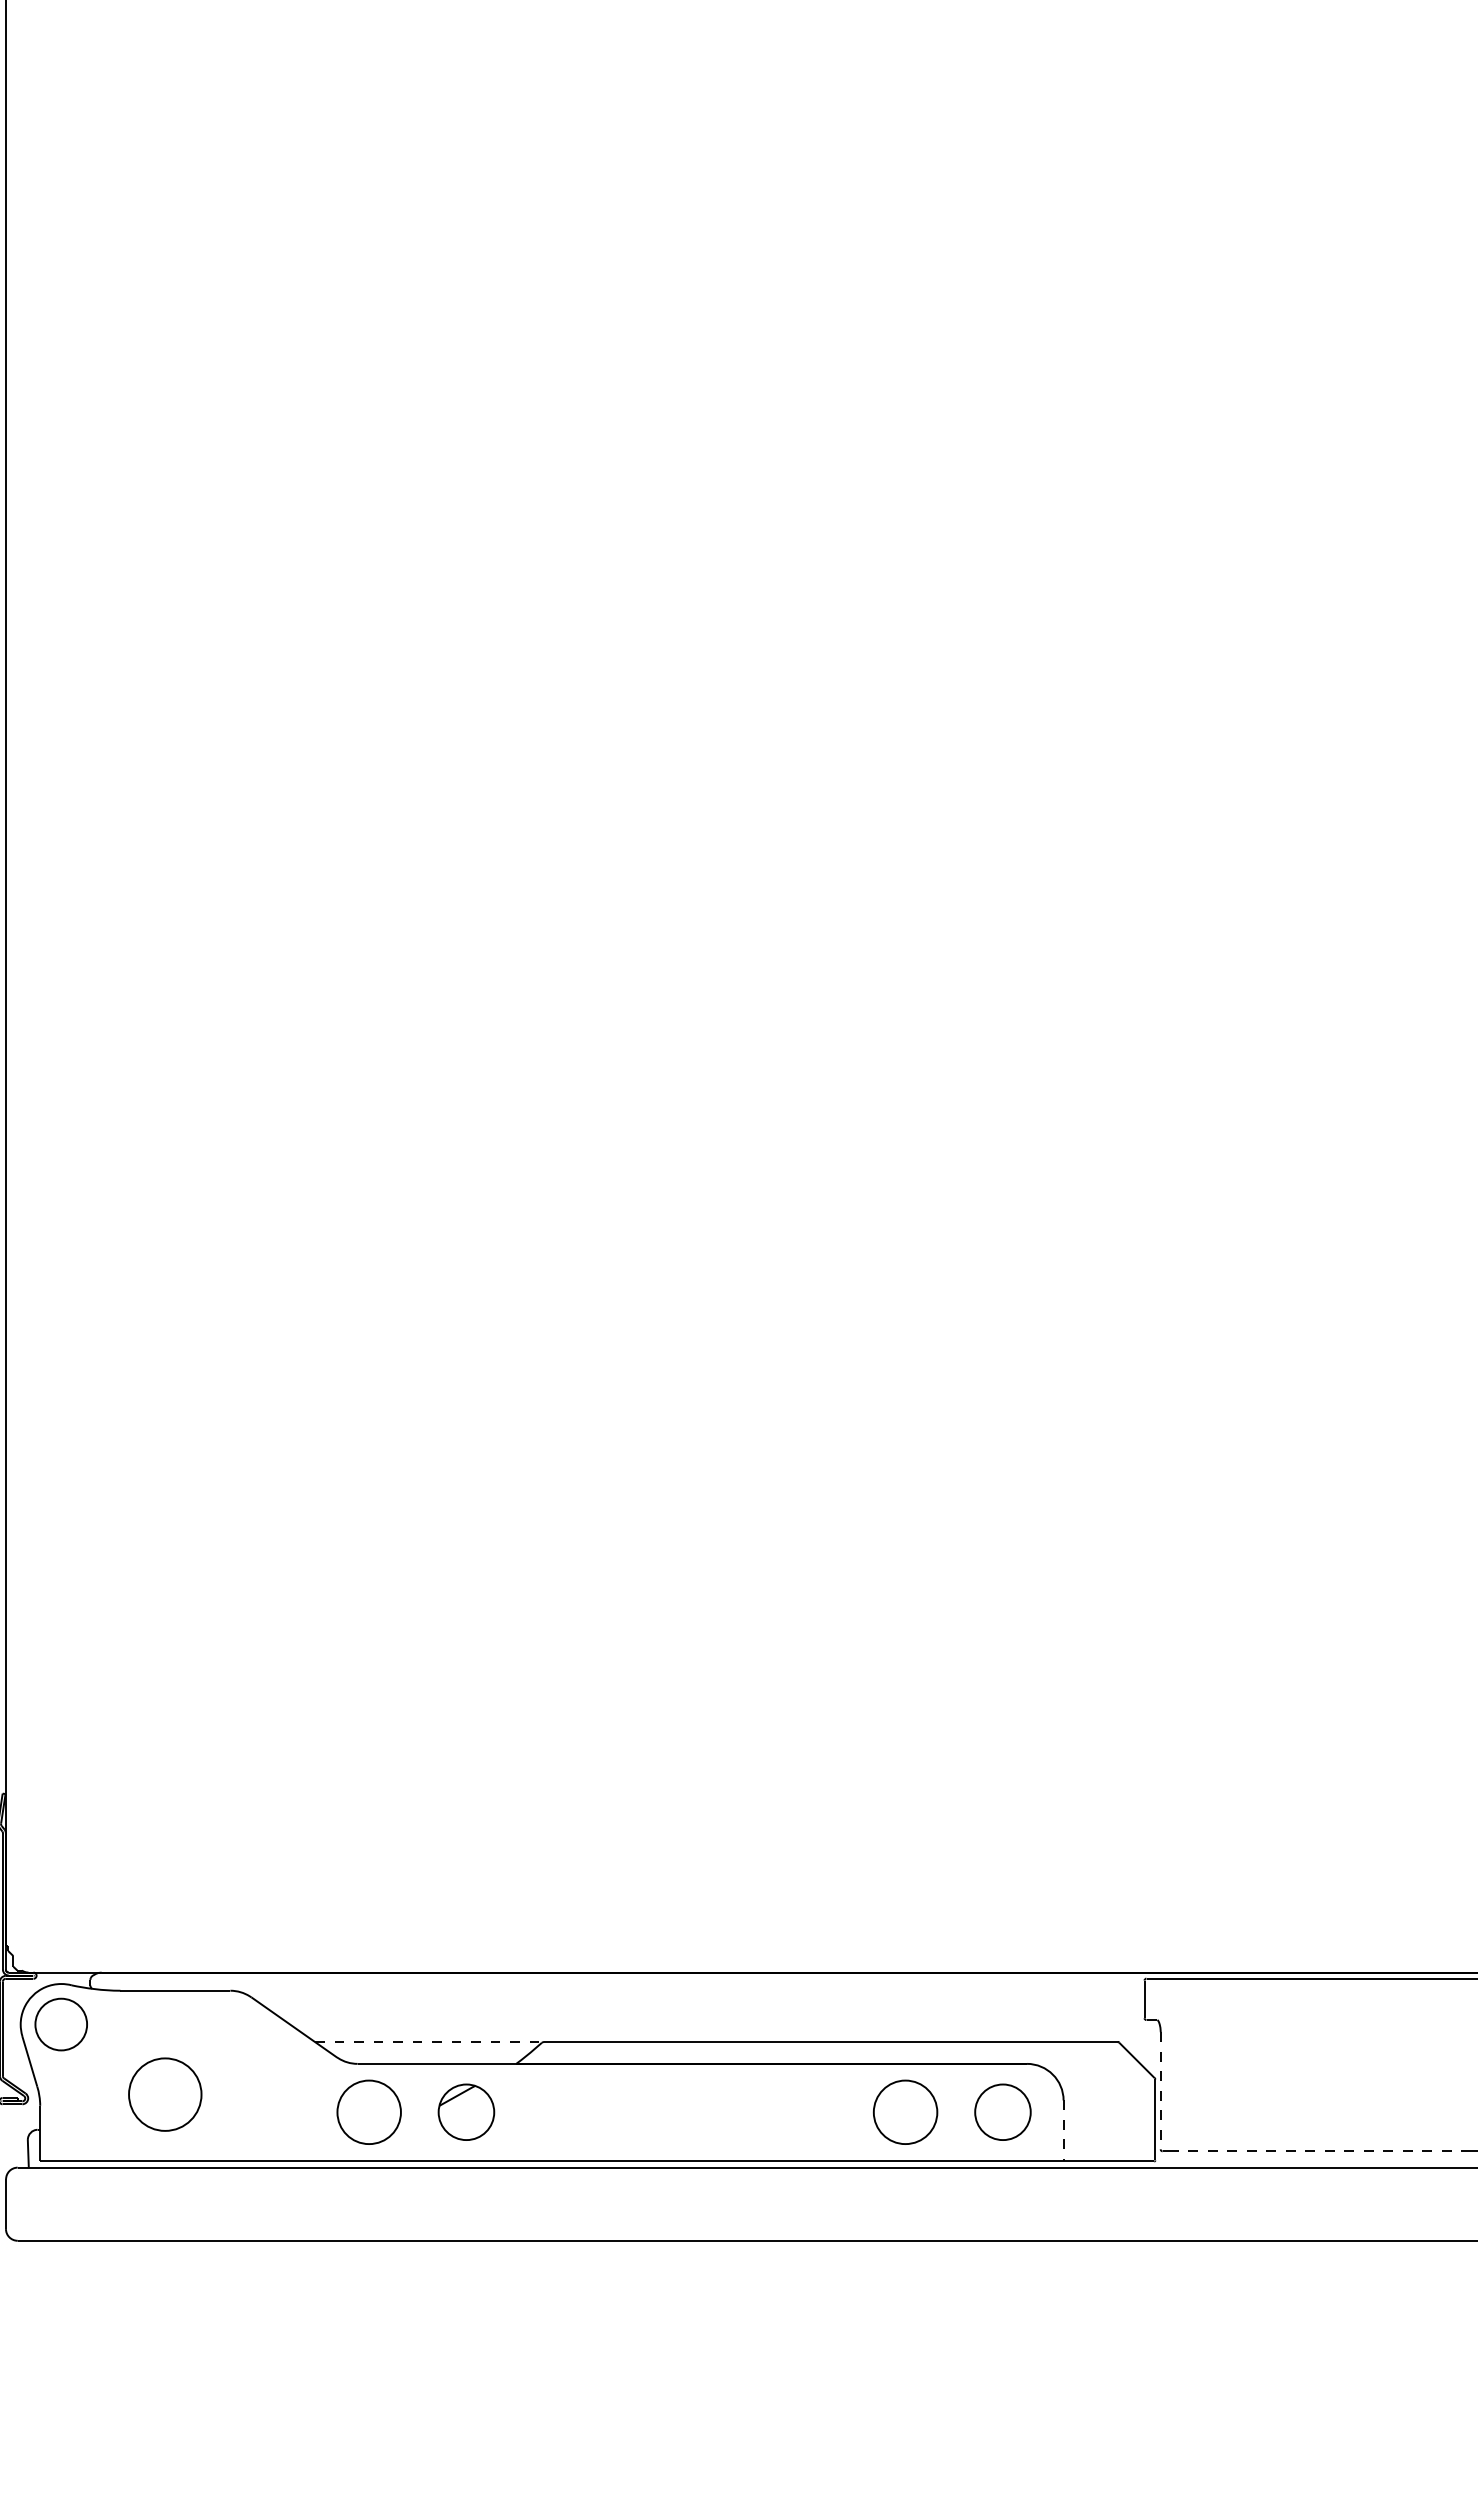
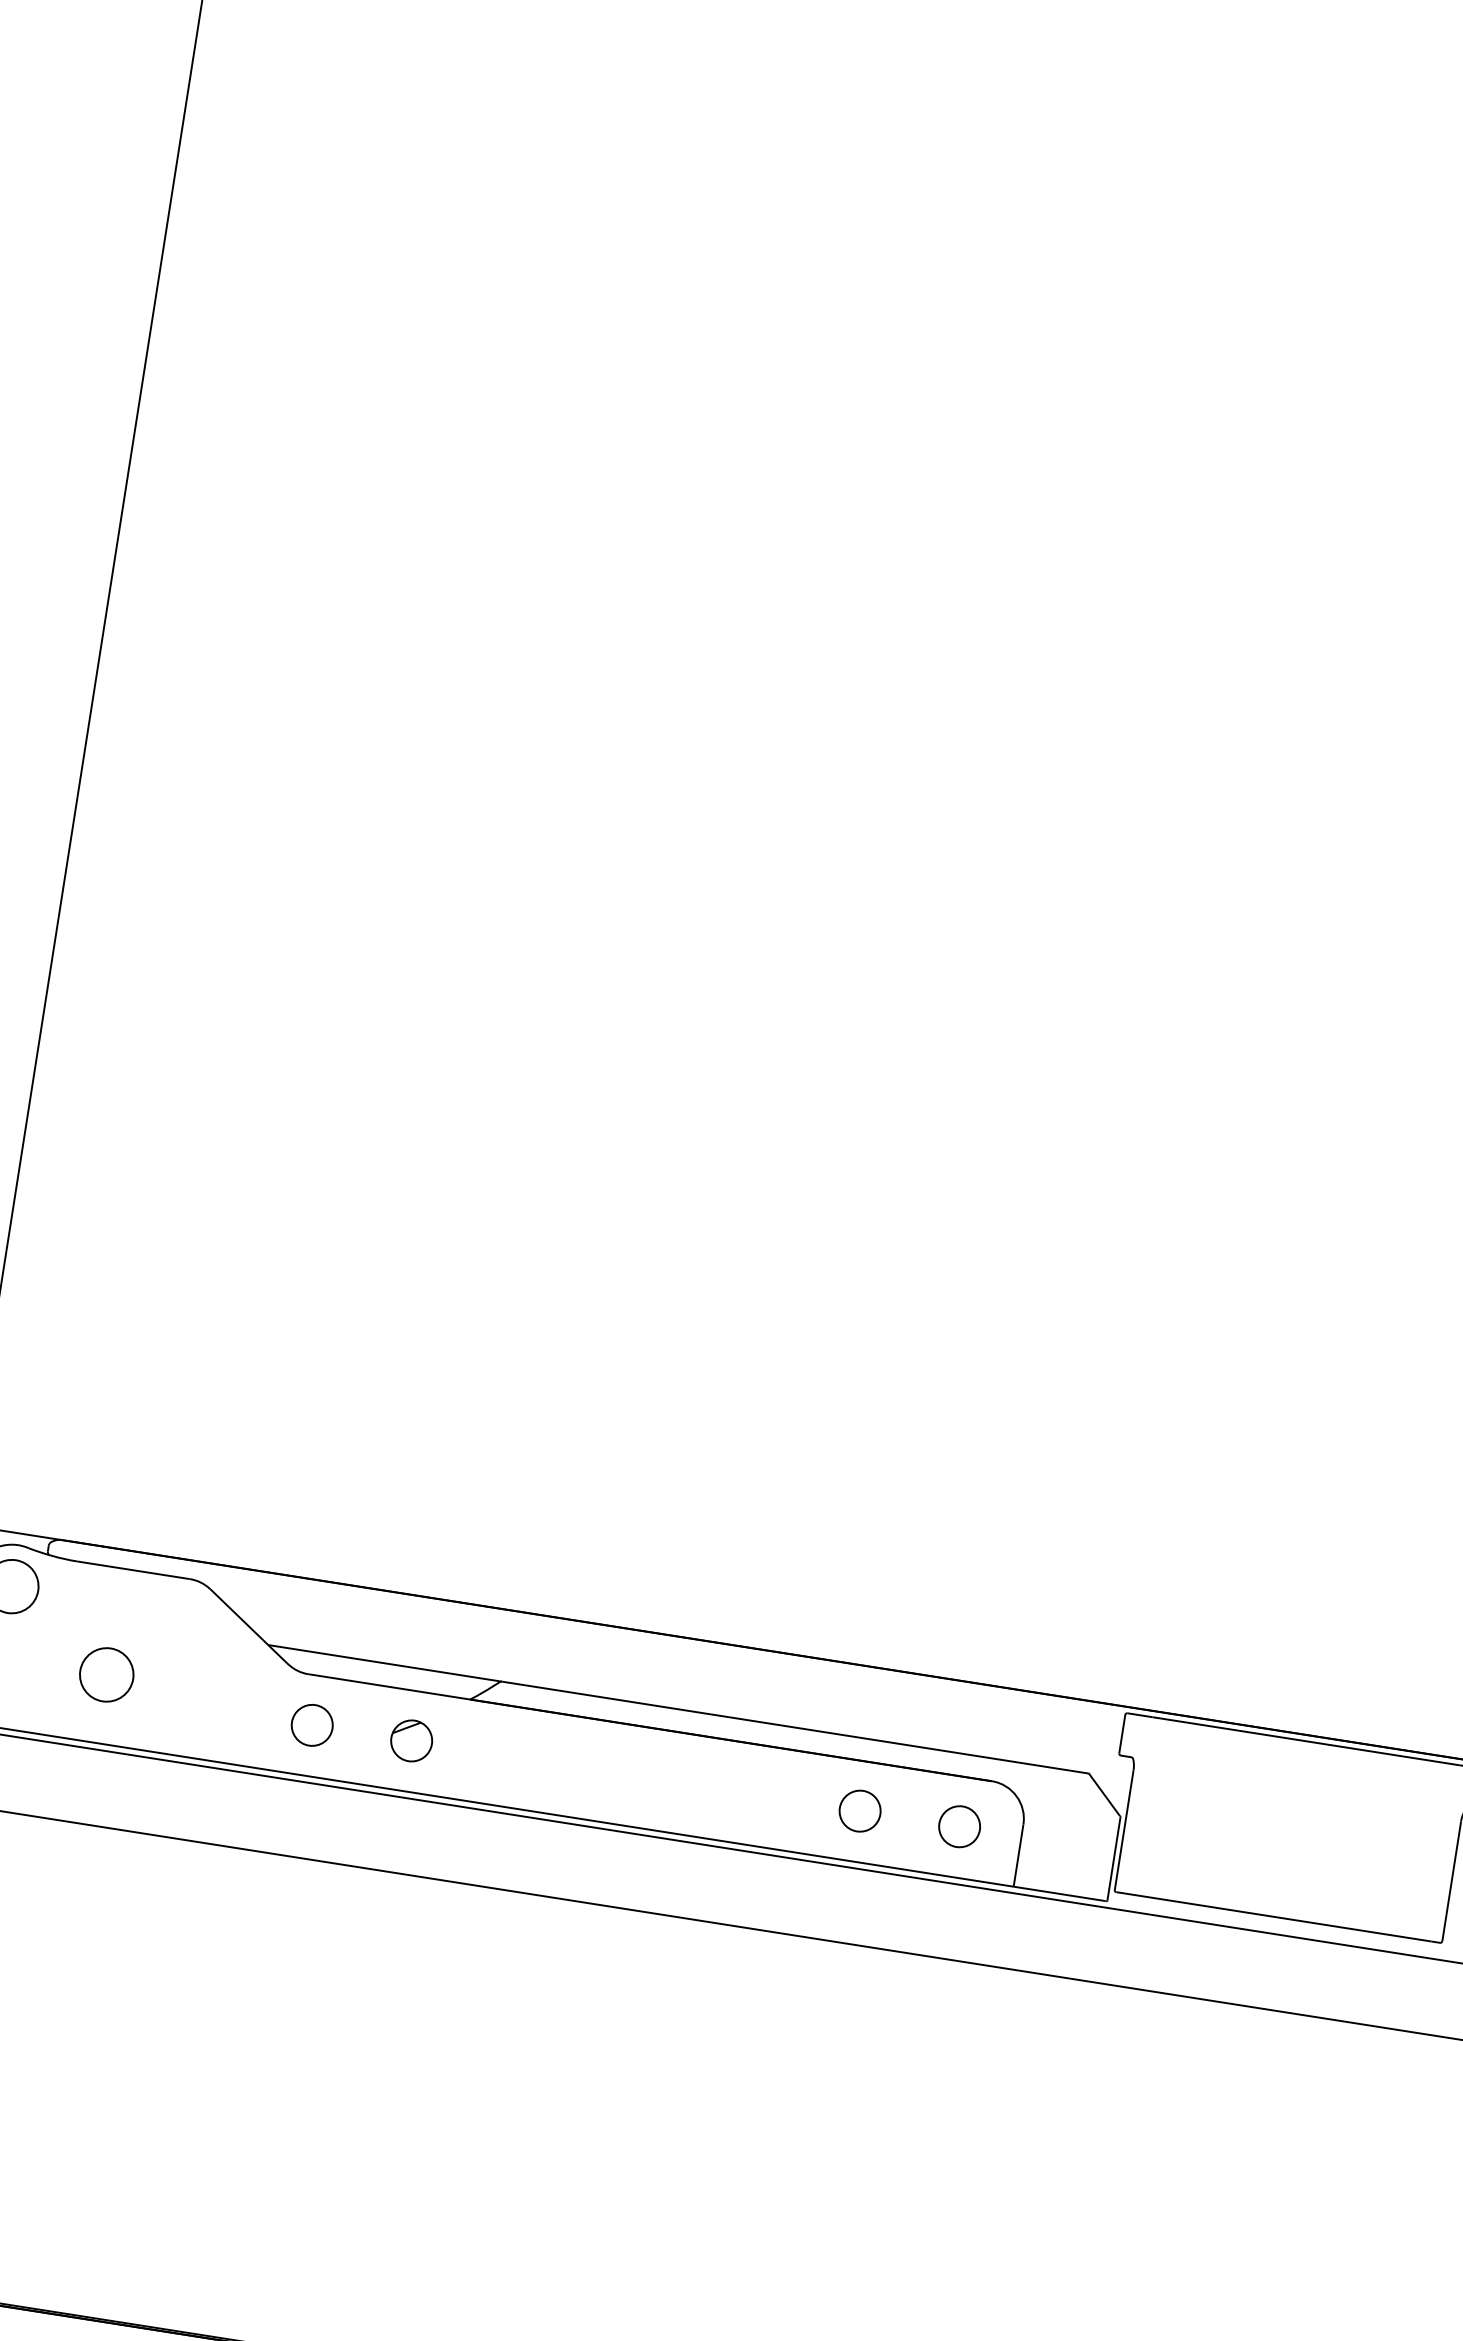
line: (429, 2042) -> (385, 1663), dashed -> solid
line: (1160, 2090) -> (1124, 1829), dashed -> solid
part: (164, 2094) -> (106, 1674), size x0.71
part: (368, 2111) -> (311, 1724), size x0.62
part: (466, 2111) -> (411, 1740), size x0.71
part: (905, 2111) -> (860, 1810), size x0.62
part: (1002, 2111) -> (959, 1825), size x0.71
line: (1063, 2131) -> (1018, 1856), dashed -> solid
line: (1320, 2151) -> (1277, 1917), dashed -> solid

